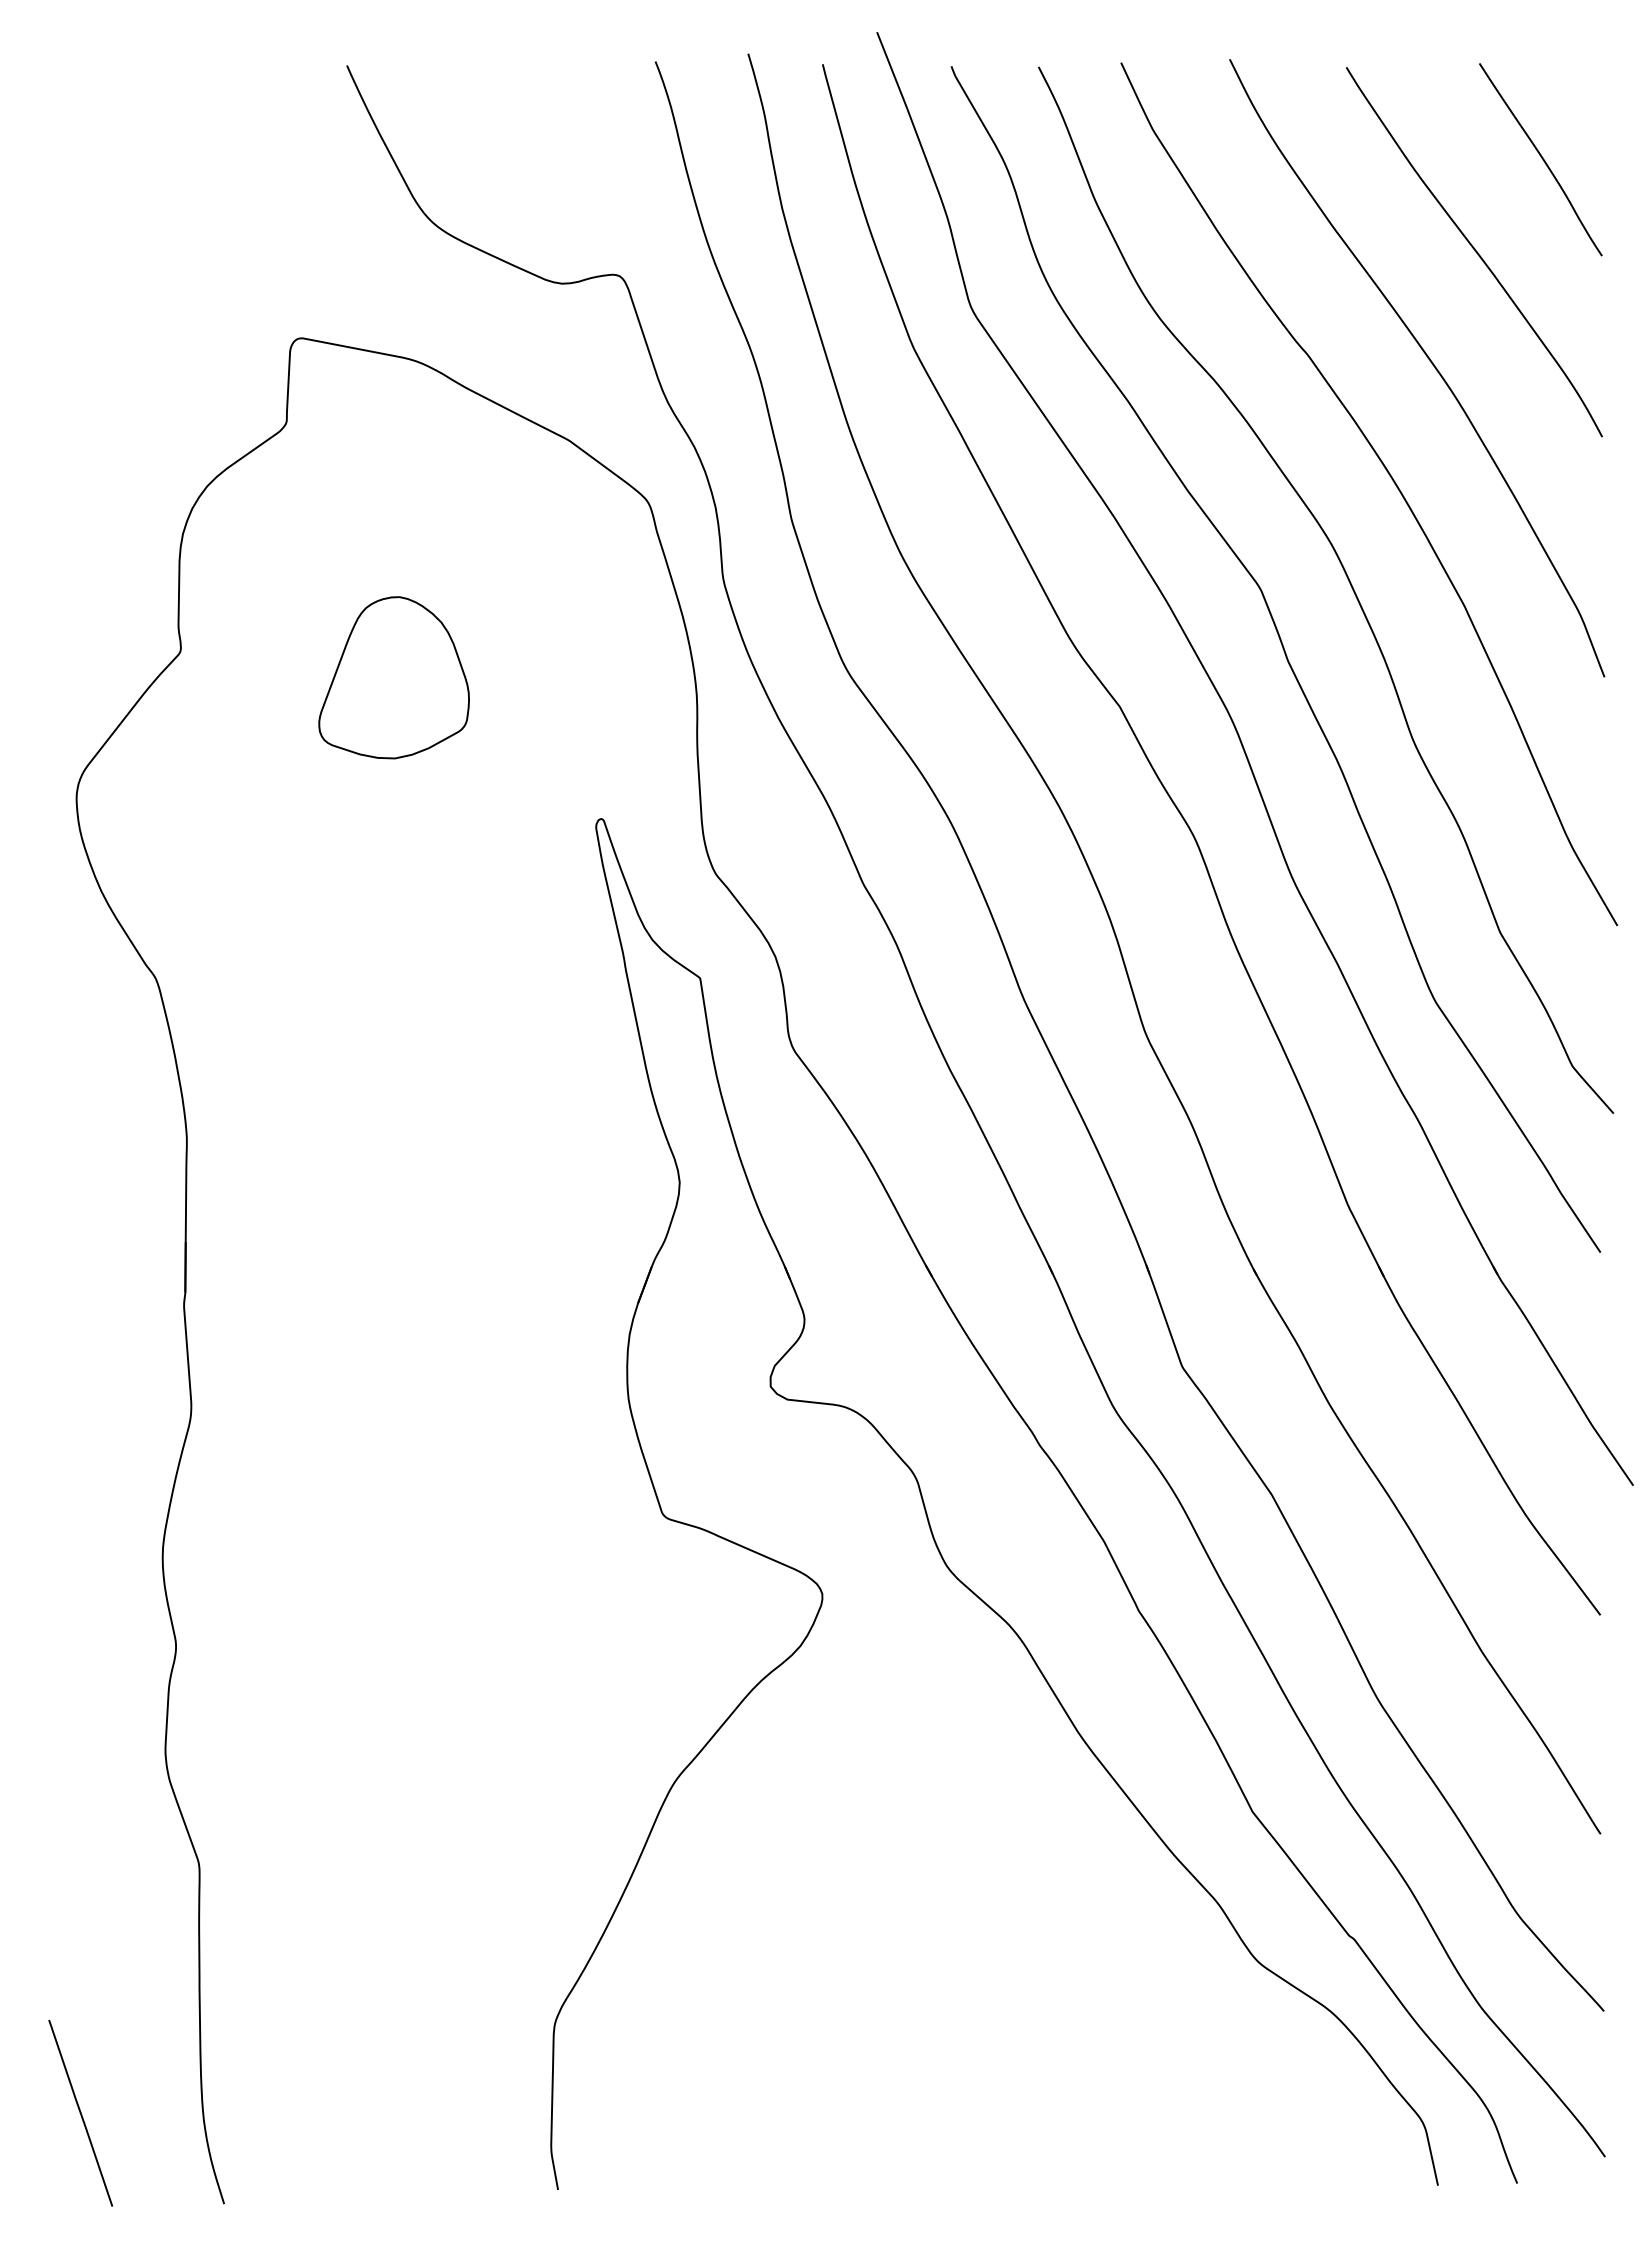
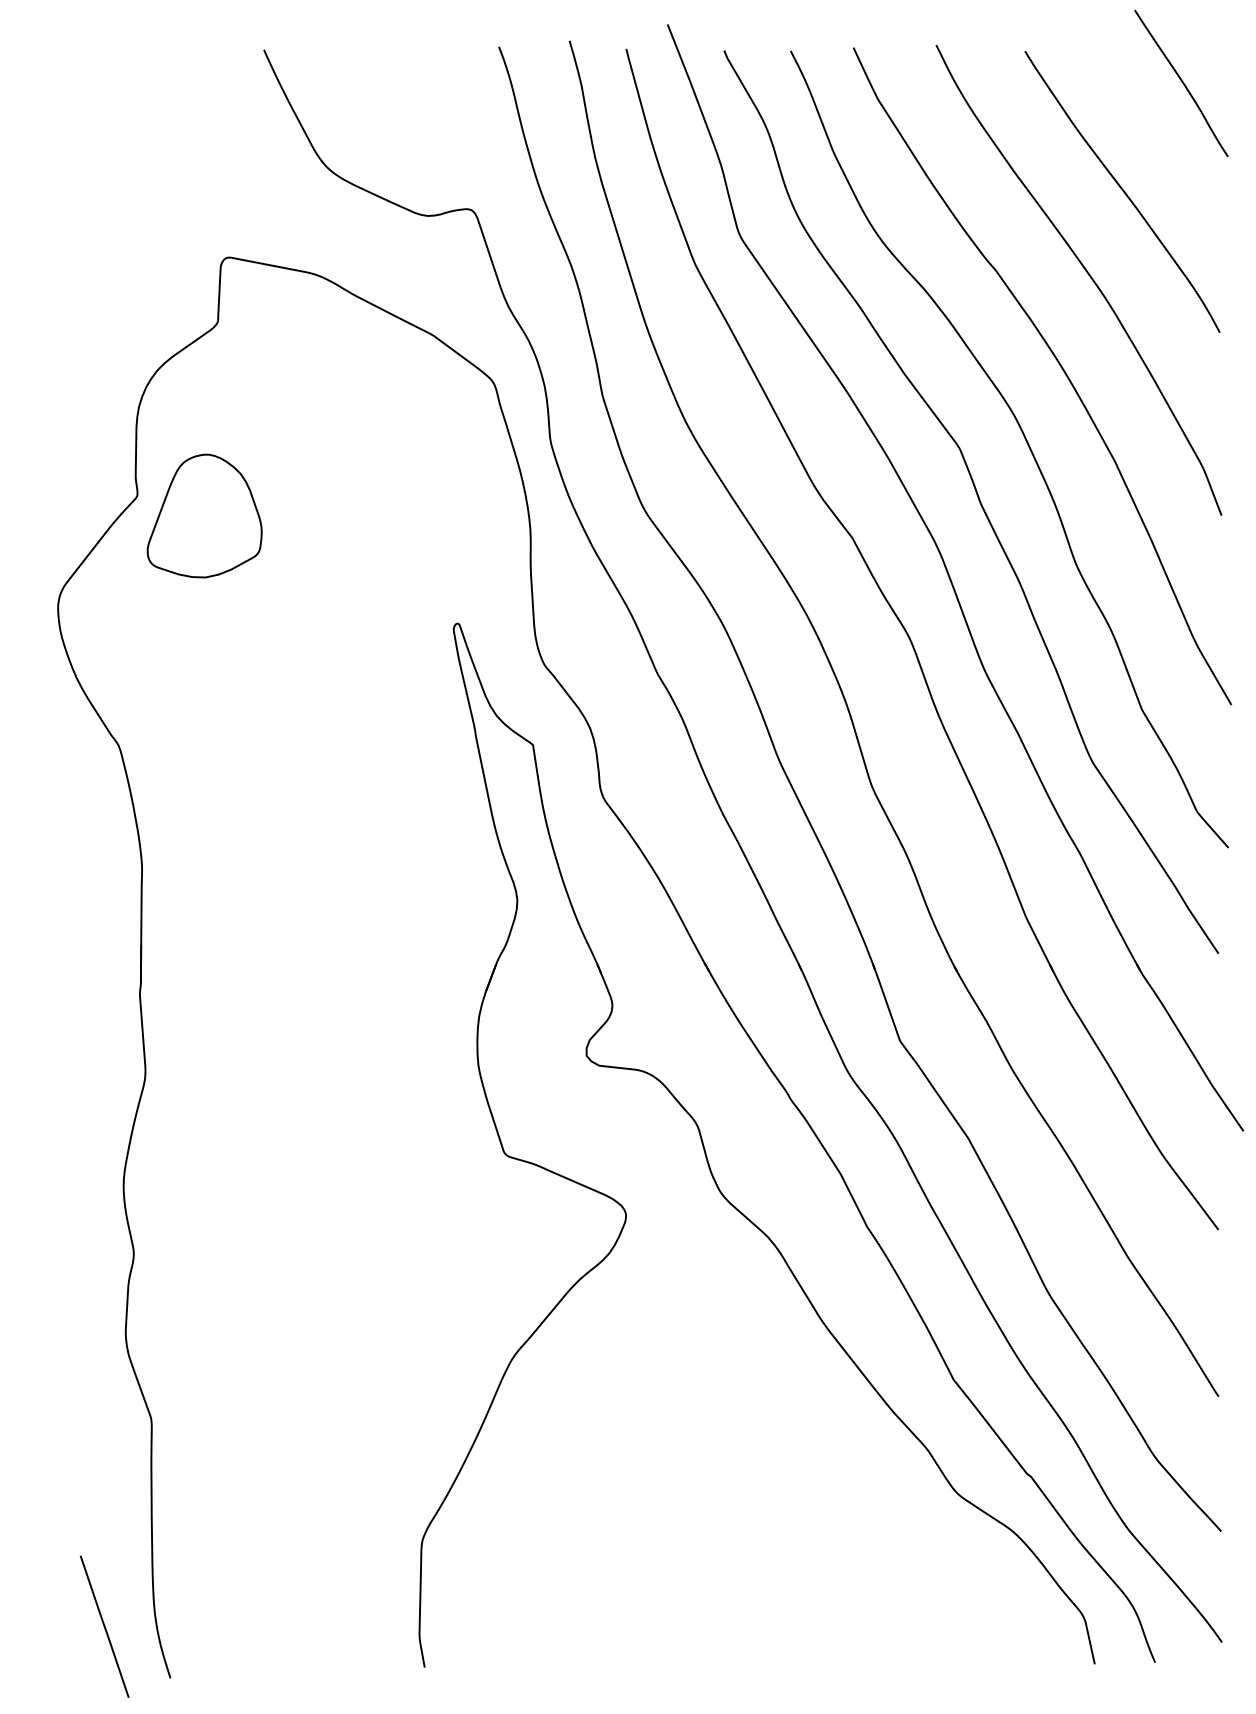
curve: (1541, 158) -> (1181, 82), moved
part: (393, 677) -> (204, 515), moved
line: (80, 2113) -> (104, 1626), moved

